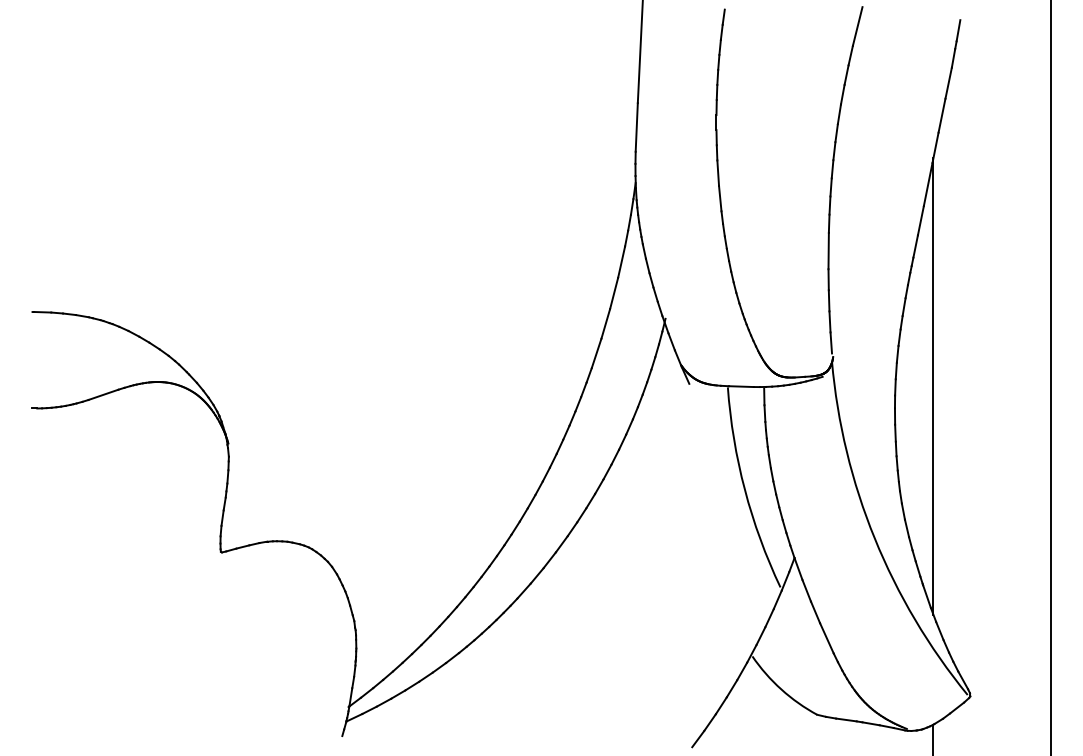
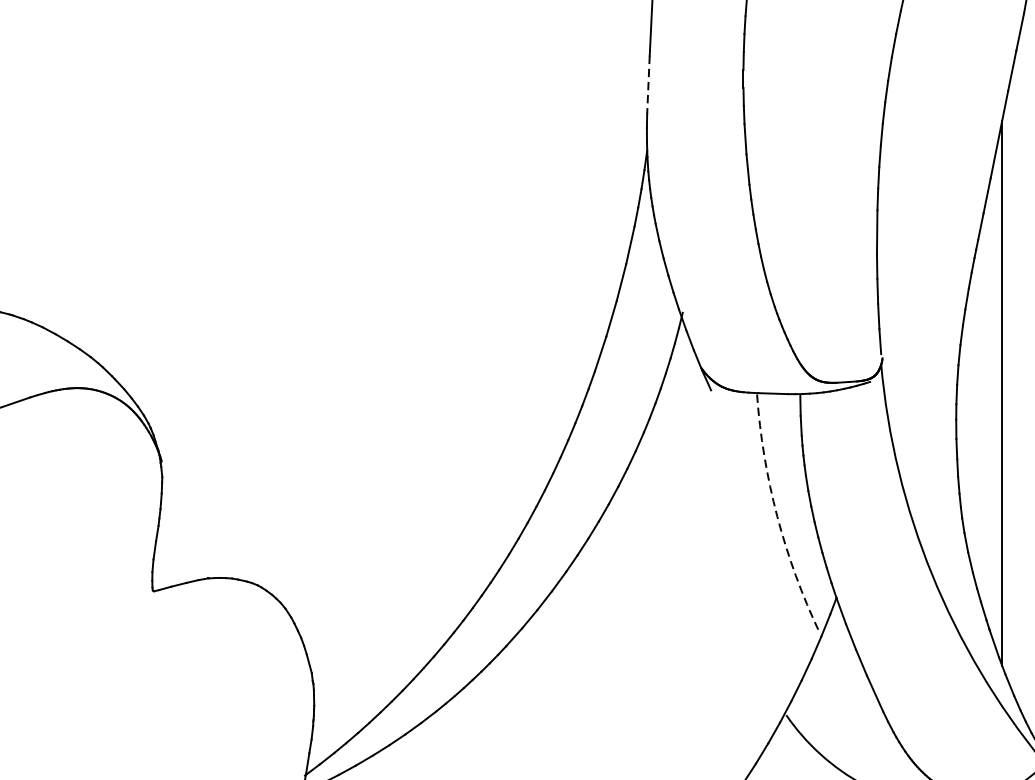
line: (636, 127) -> (648, 84), solid -> dashed
arc: (744, 489) -> (776, 516), solid -> dashed

